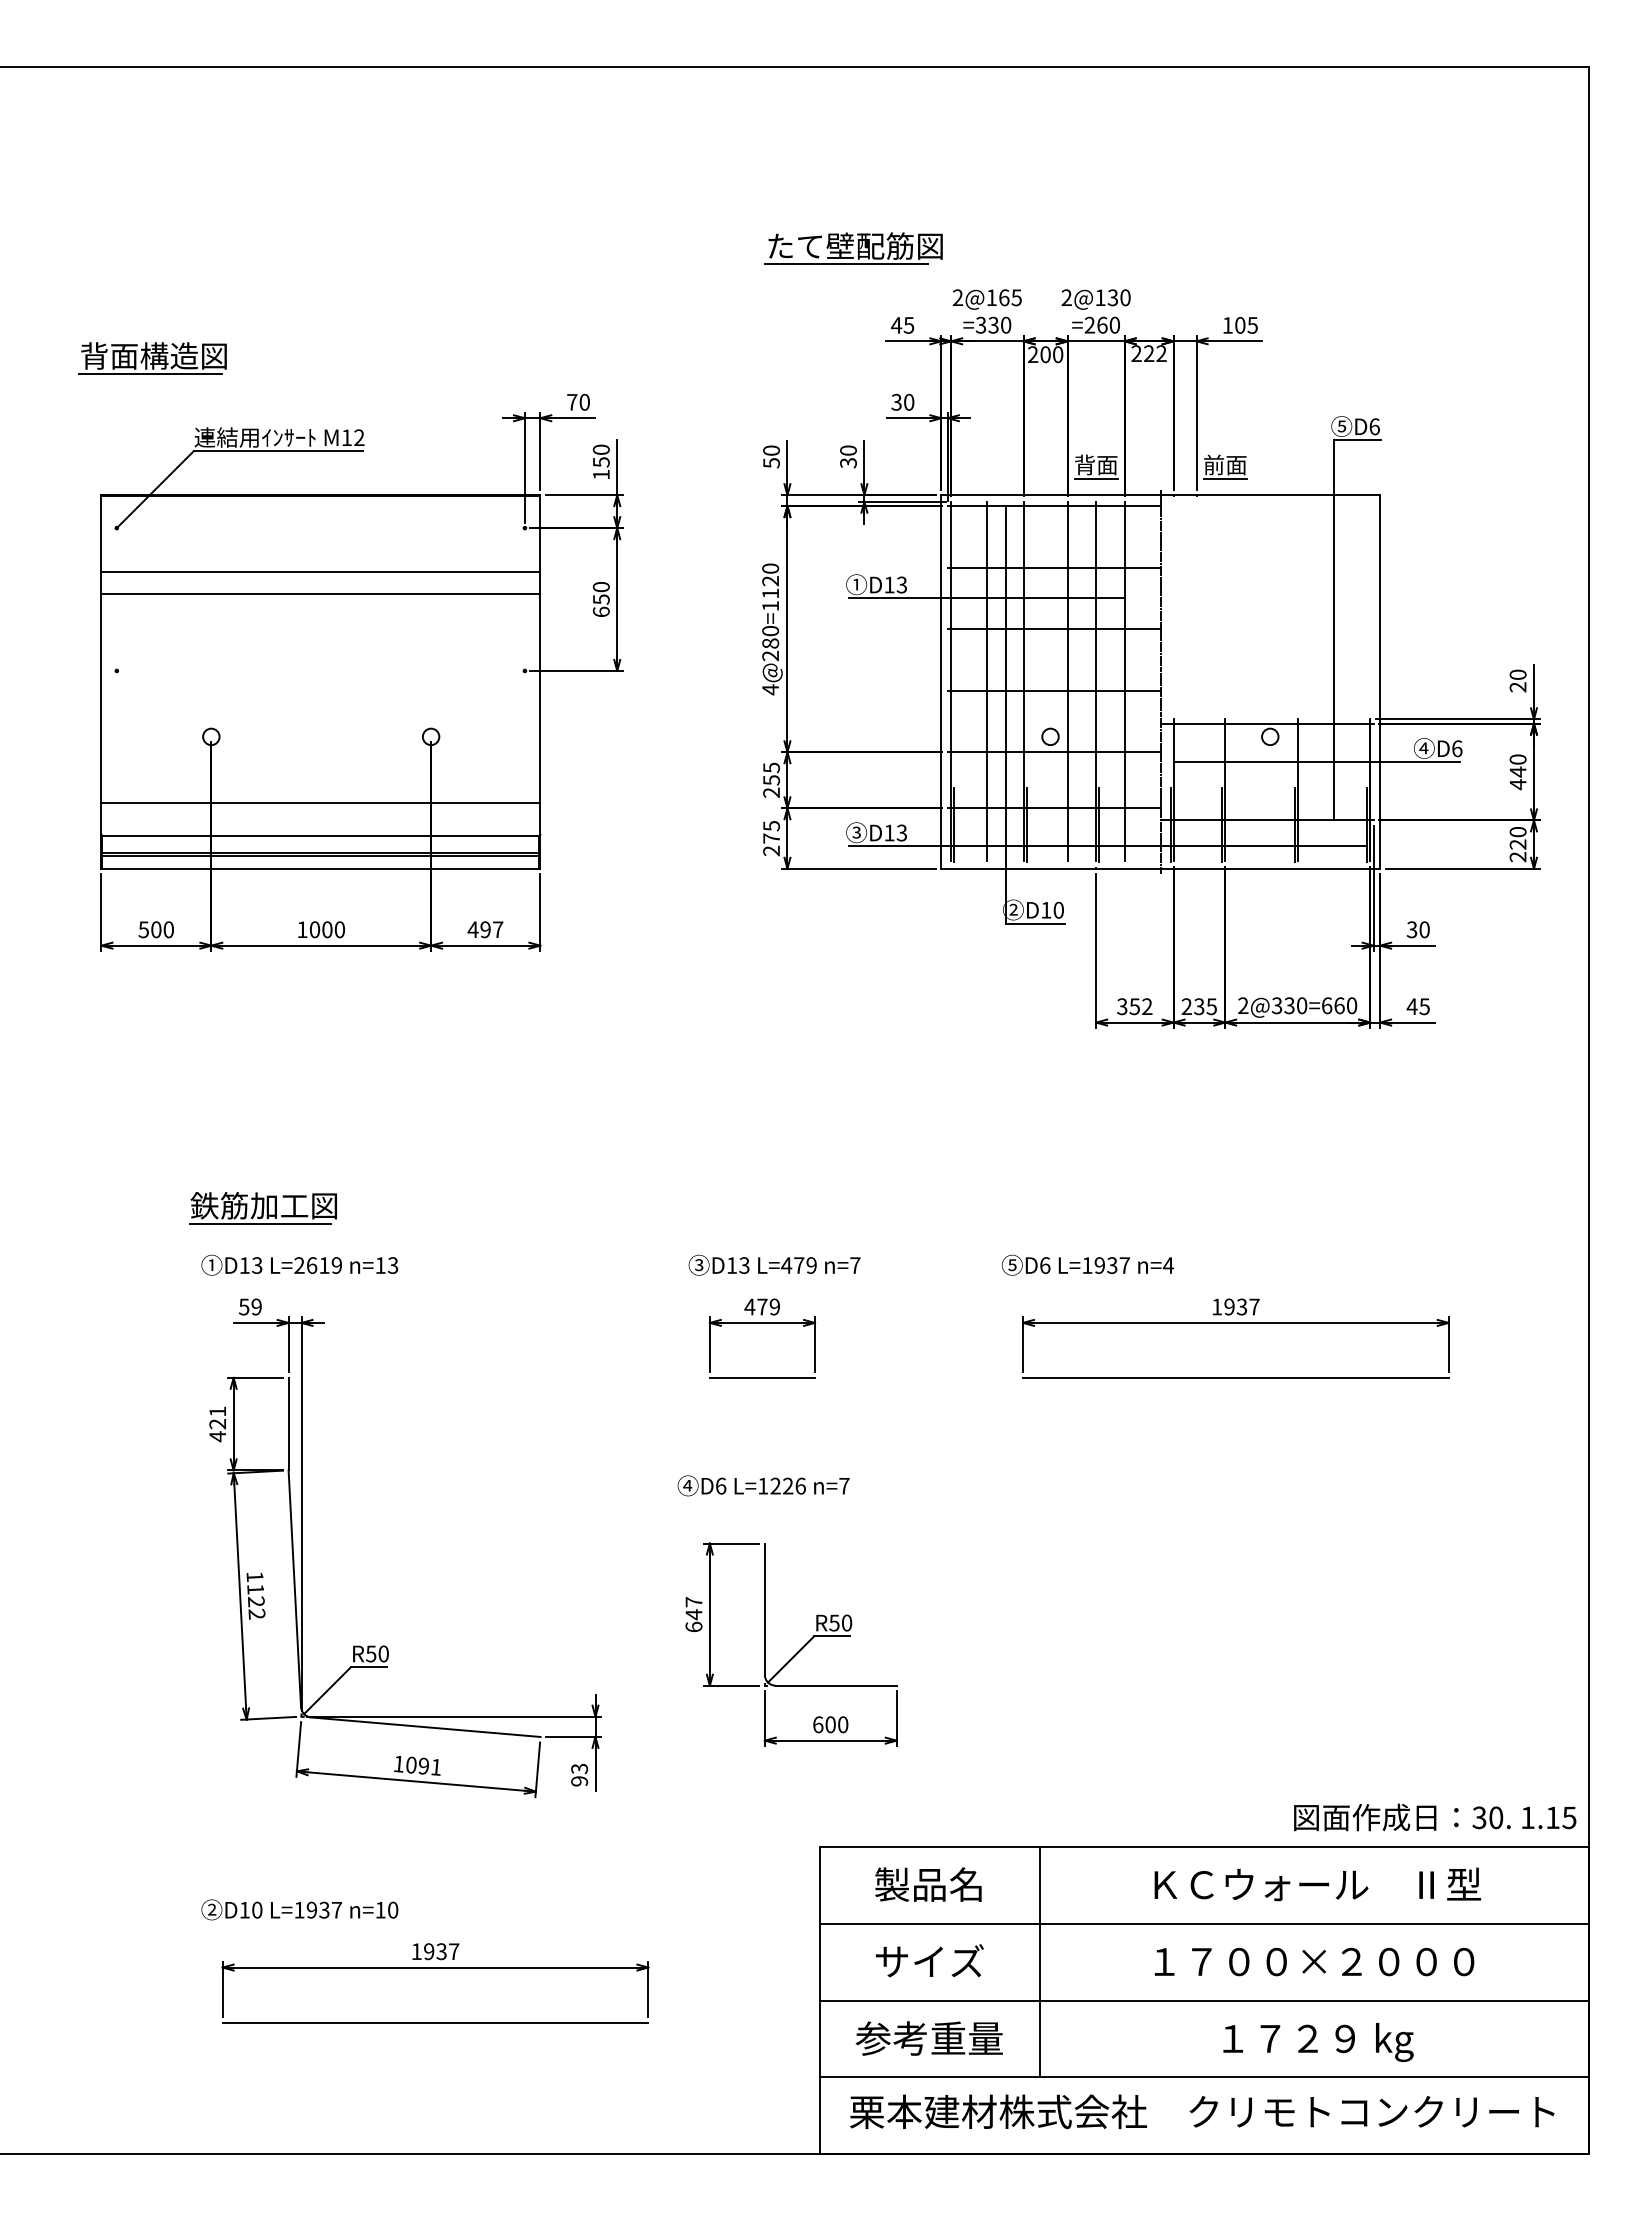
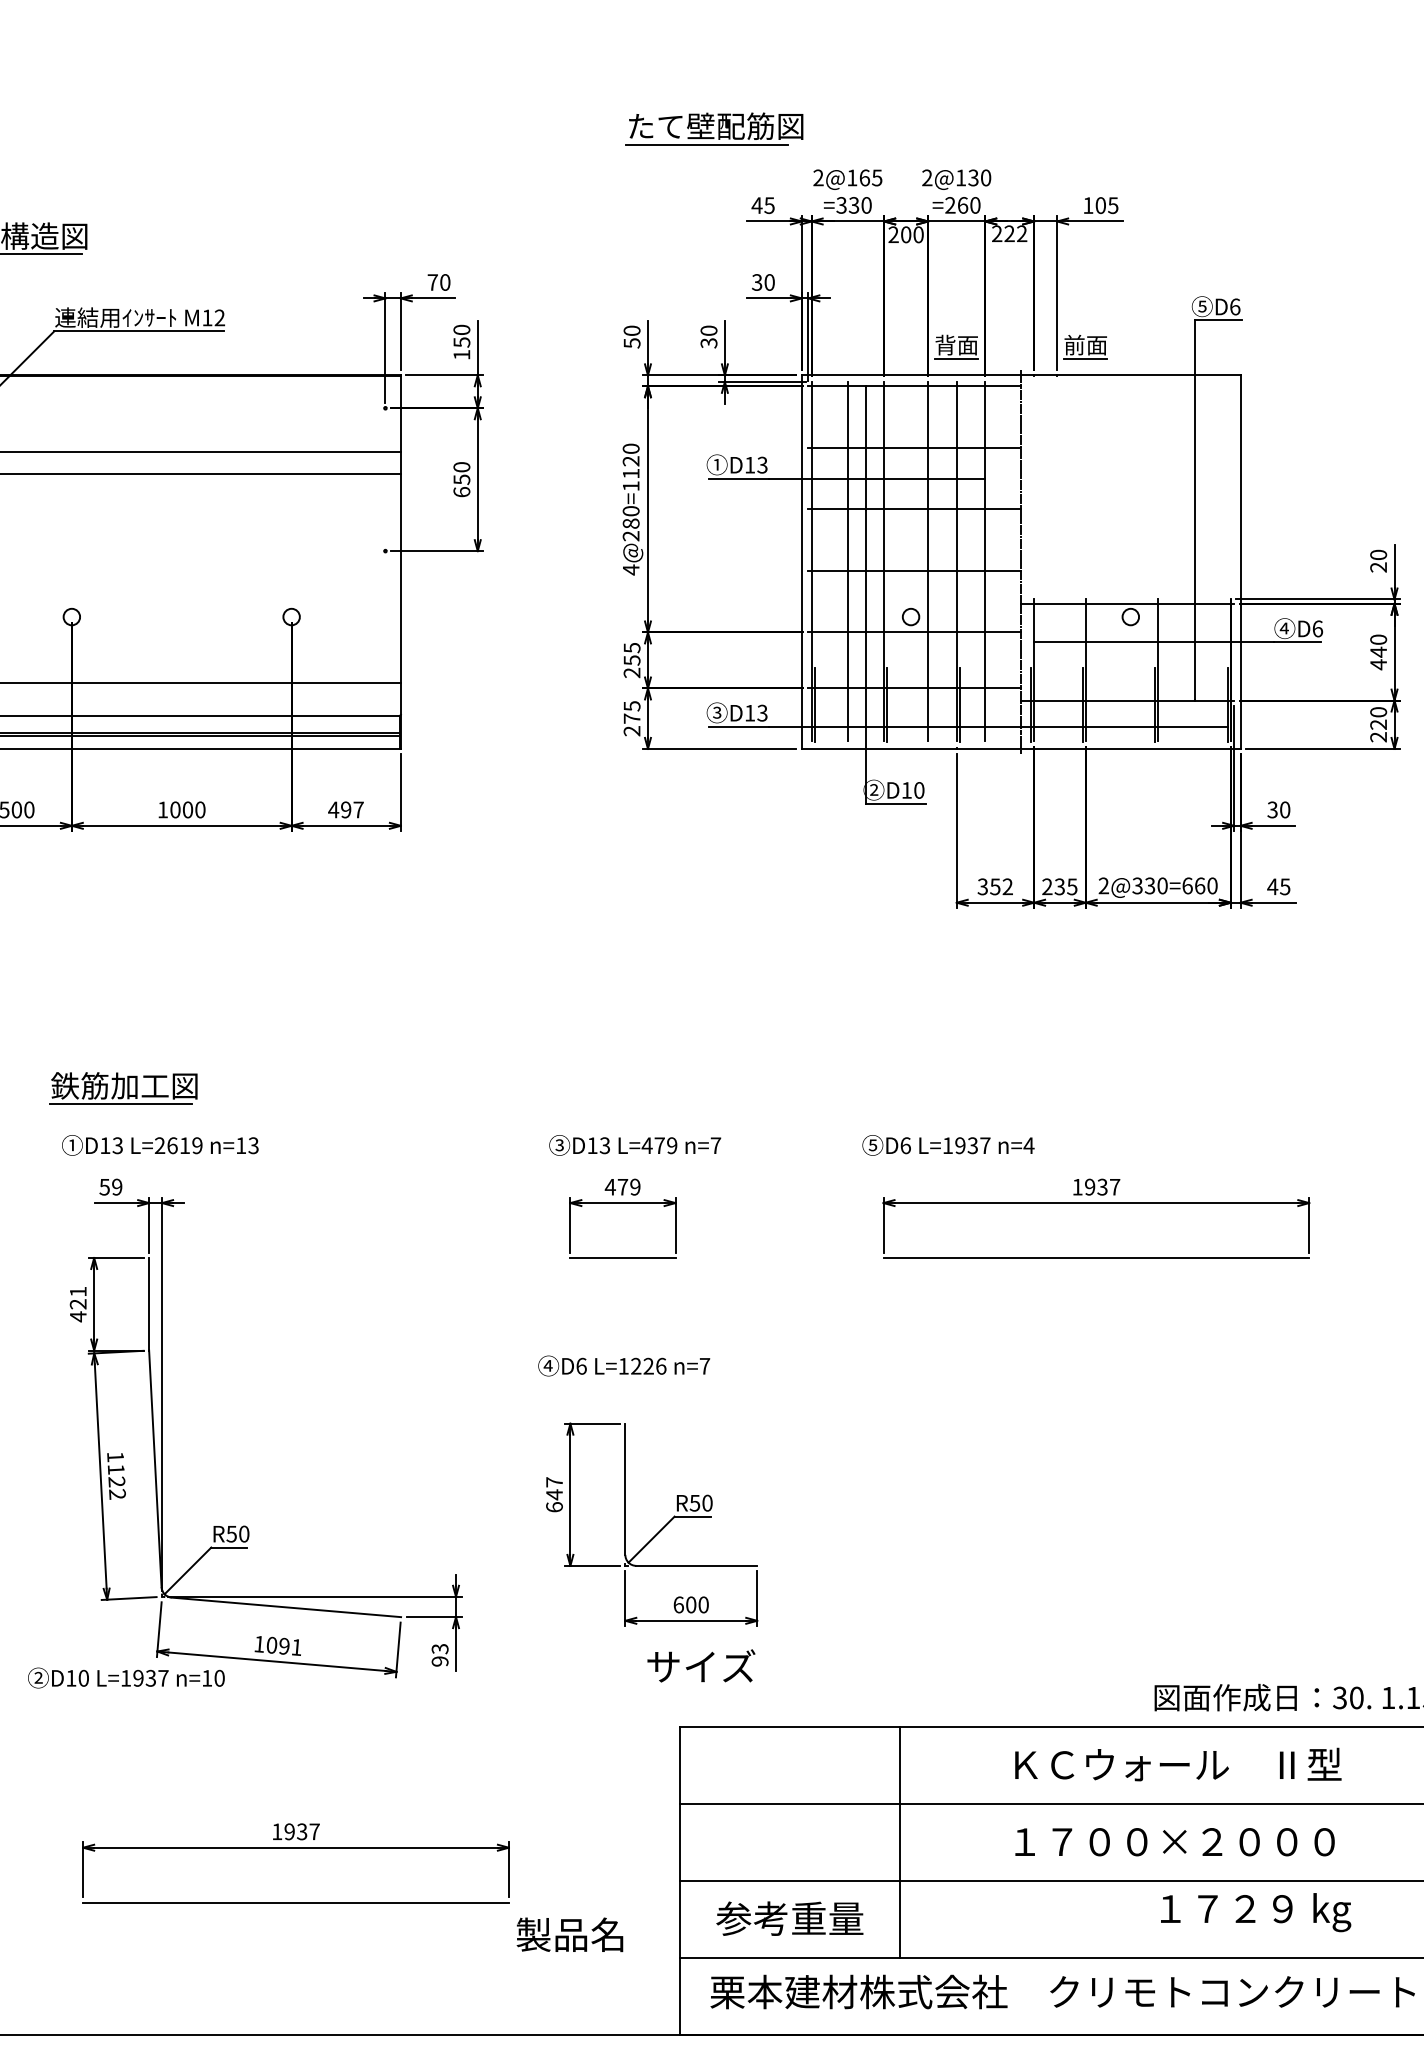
text: (928, 1884) -> (570, 1934), moved
text: (299, 1909) -> (126, 1677), moved
text: (929, 1960) -> (701, 1665), moved
text: (1318, 2042) -> (1256, 1912), moved

